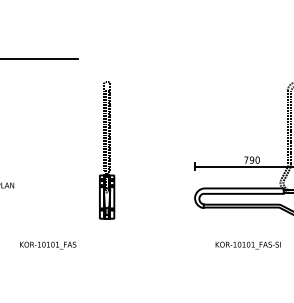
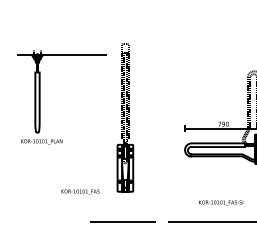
part: (107, 150) -> (125, 117), size x1.6
text: (48, 244) -> (80, 191), moved
text: (248, 244) -> (221, 202), moved

